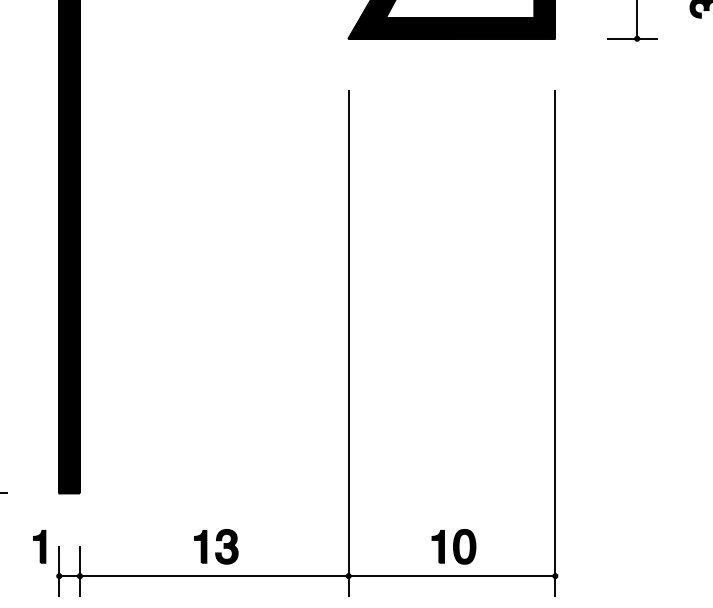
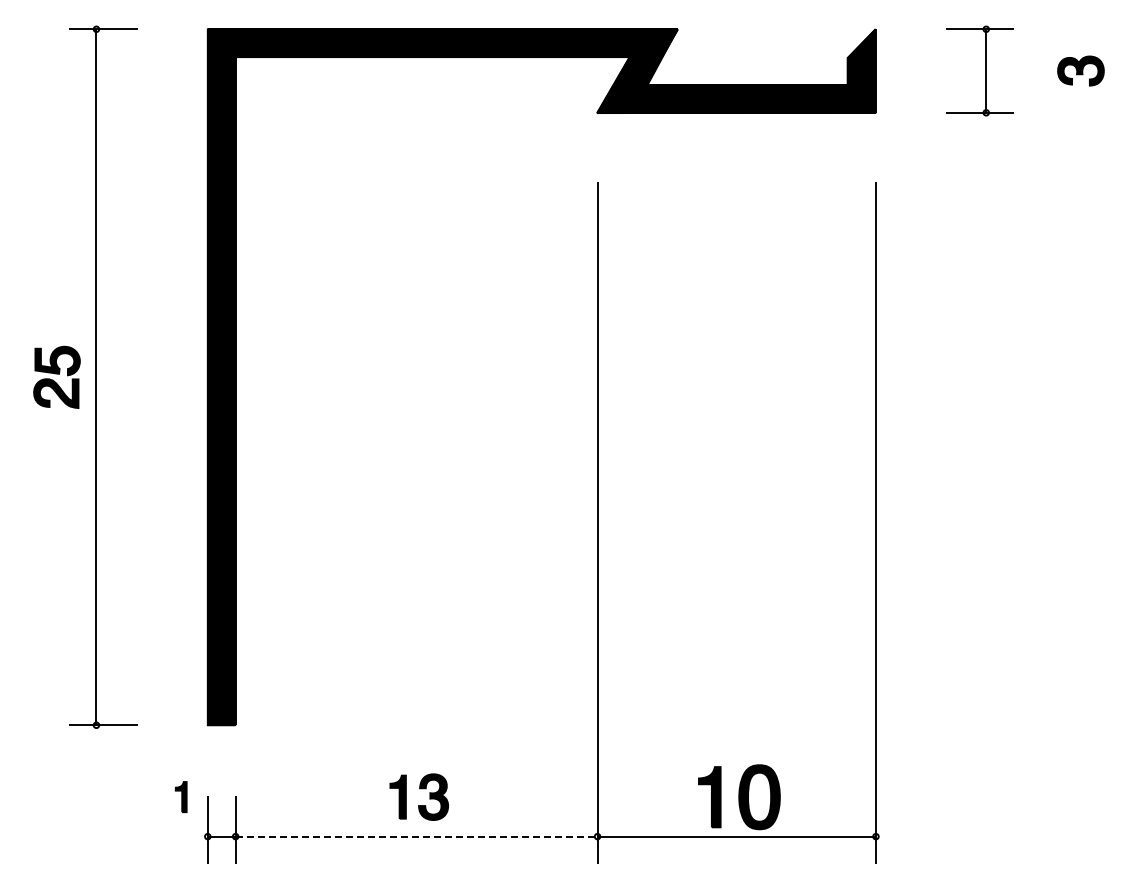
part: (39, 546) -> (180, 796), size x0.7
part: (454, 546) -> (739, 796), size x1.4
line: (214, 576) -> (416, 836), solid -> dashed

